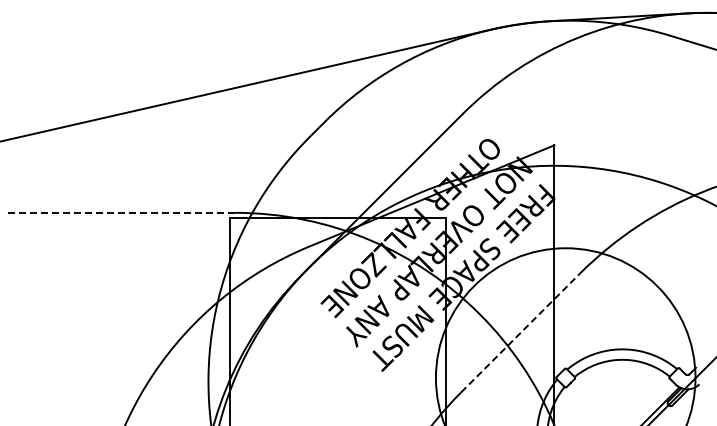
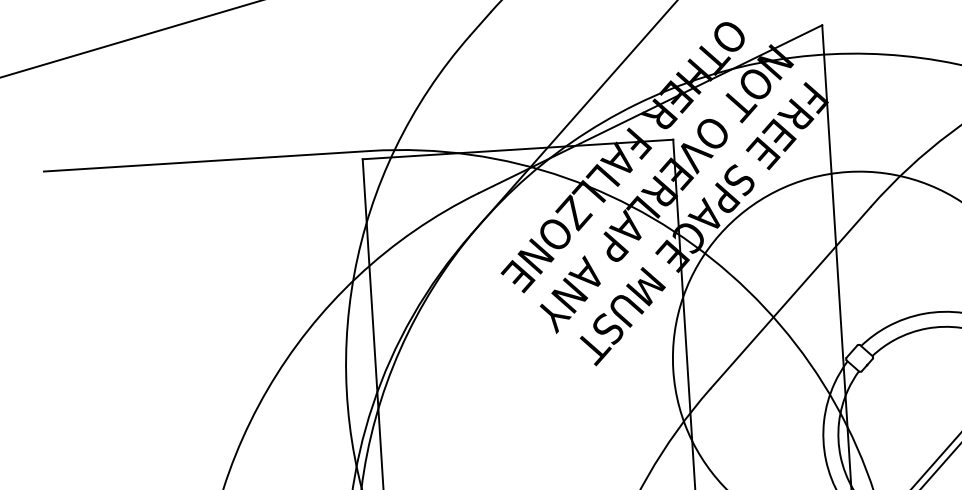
line: (121, 212) -> (206, 160), dashed -> solid
line: (520, 332) -> (790, 297), dashed -> solid

